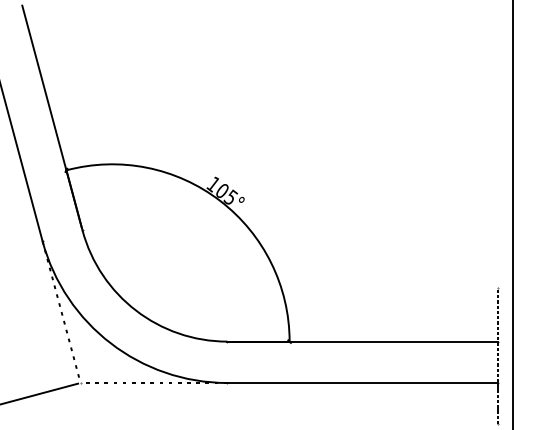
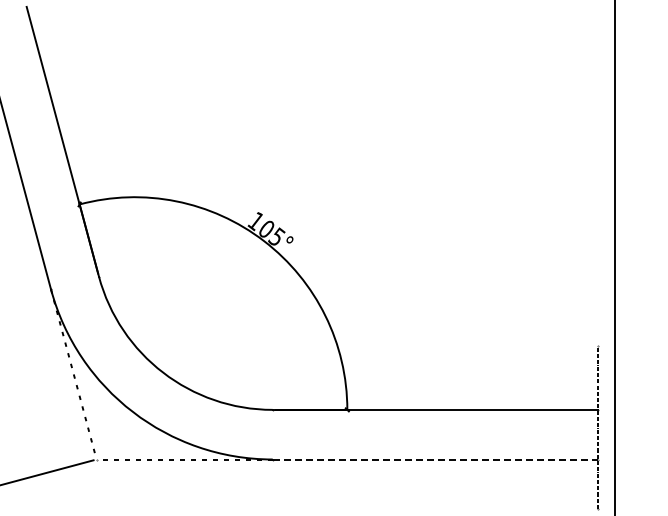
line: (363, 382) -> (435, 459), solid -> dashed

